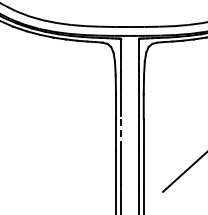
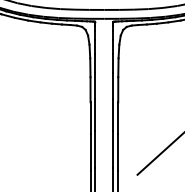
line: (120, 131) -> (95, 114), dashed -> solid

